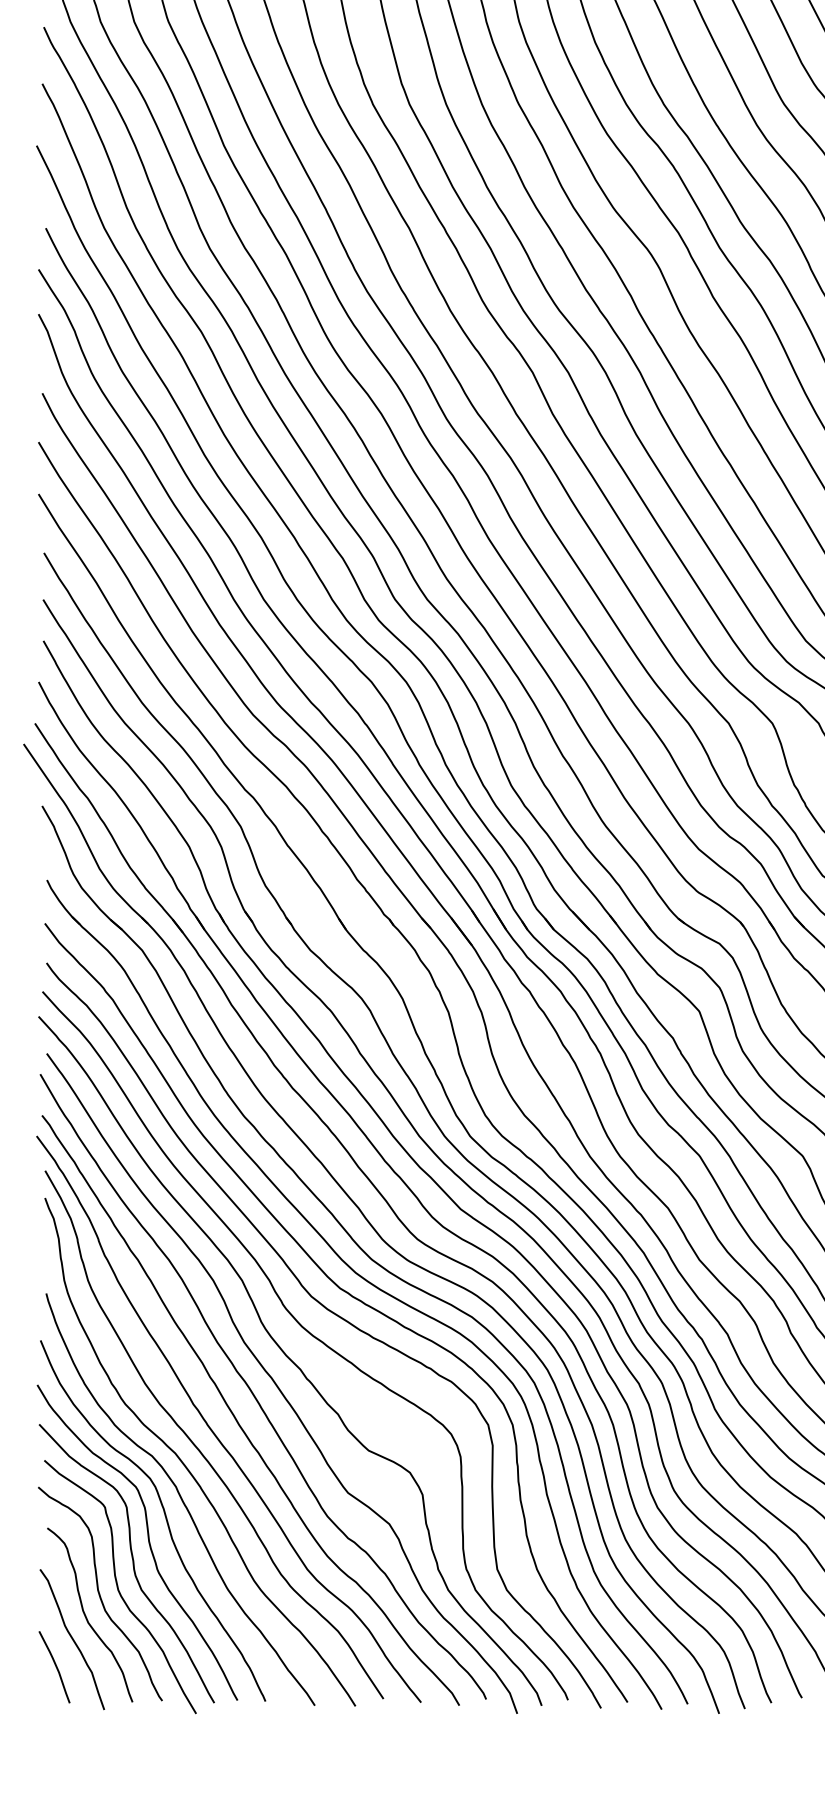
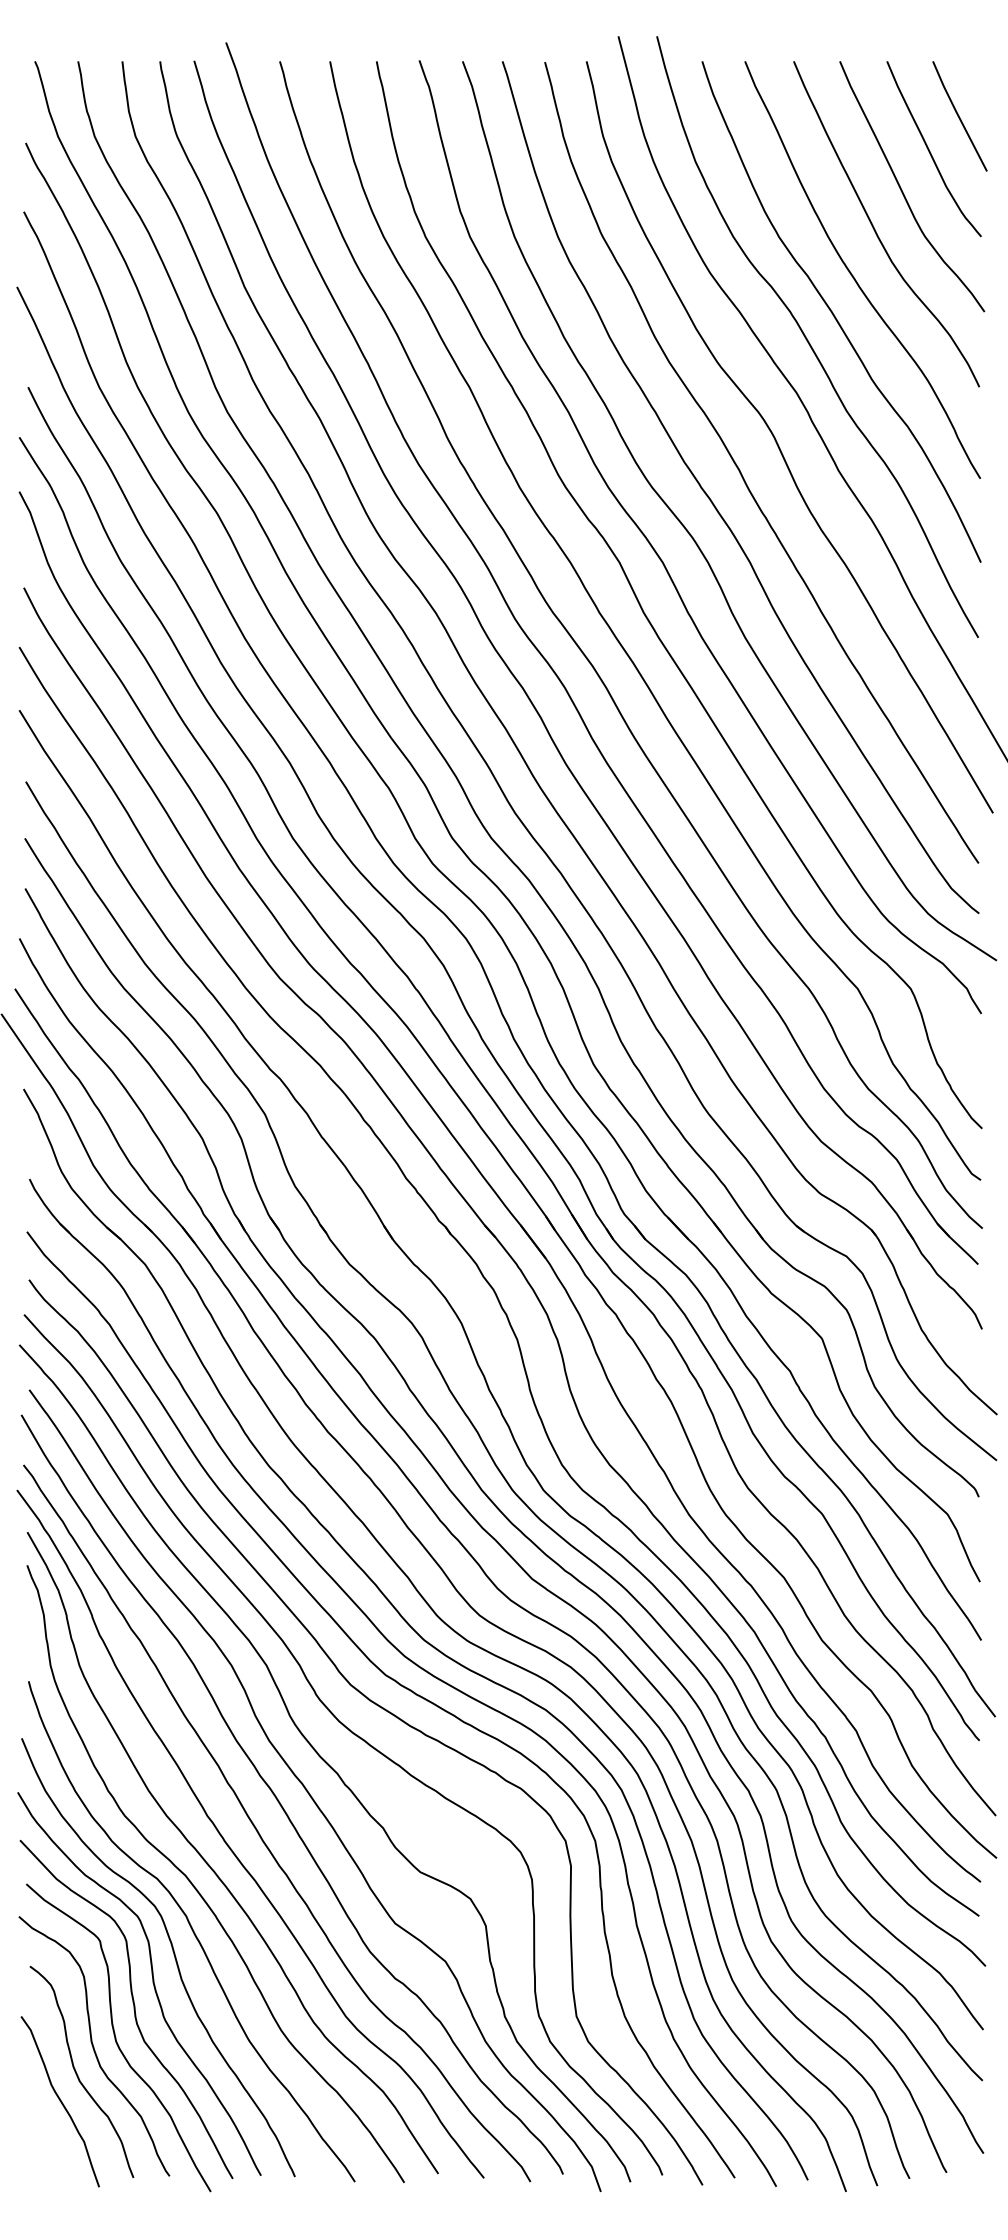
curve: (56, 1667) -> (40, 2135), removed

